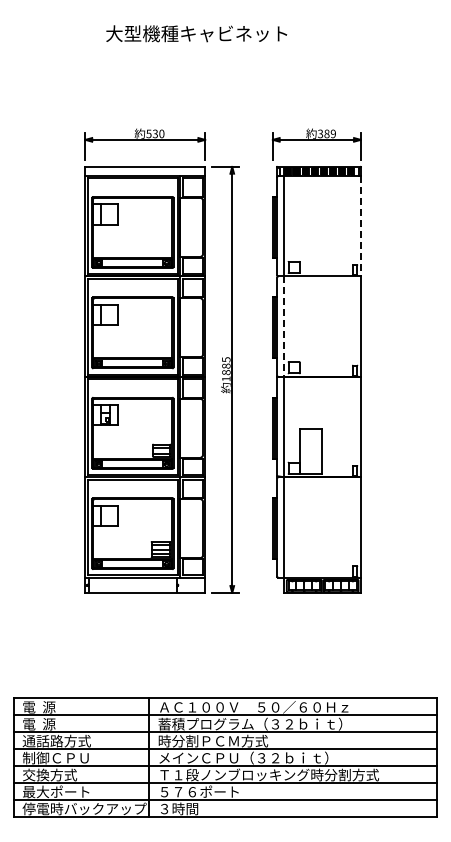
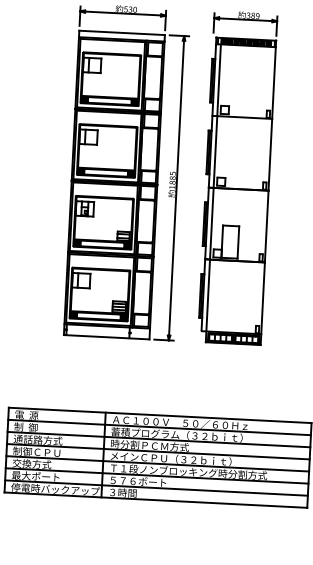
line: (360, 226) -> (273, 83), dashed -> solid
line: (284, 327) -> (215, 152), dashed -> solid
text: (38, 724) -> (25, 427), 電  源 -> 制  御

